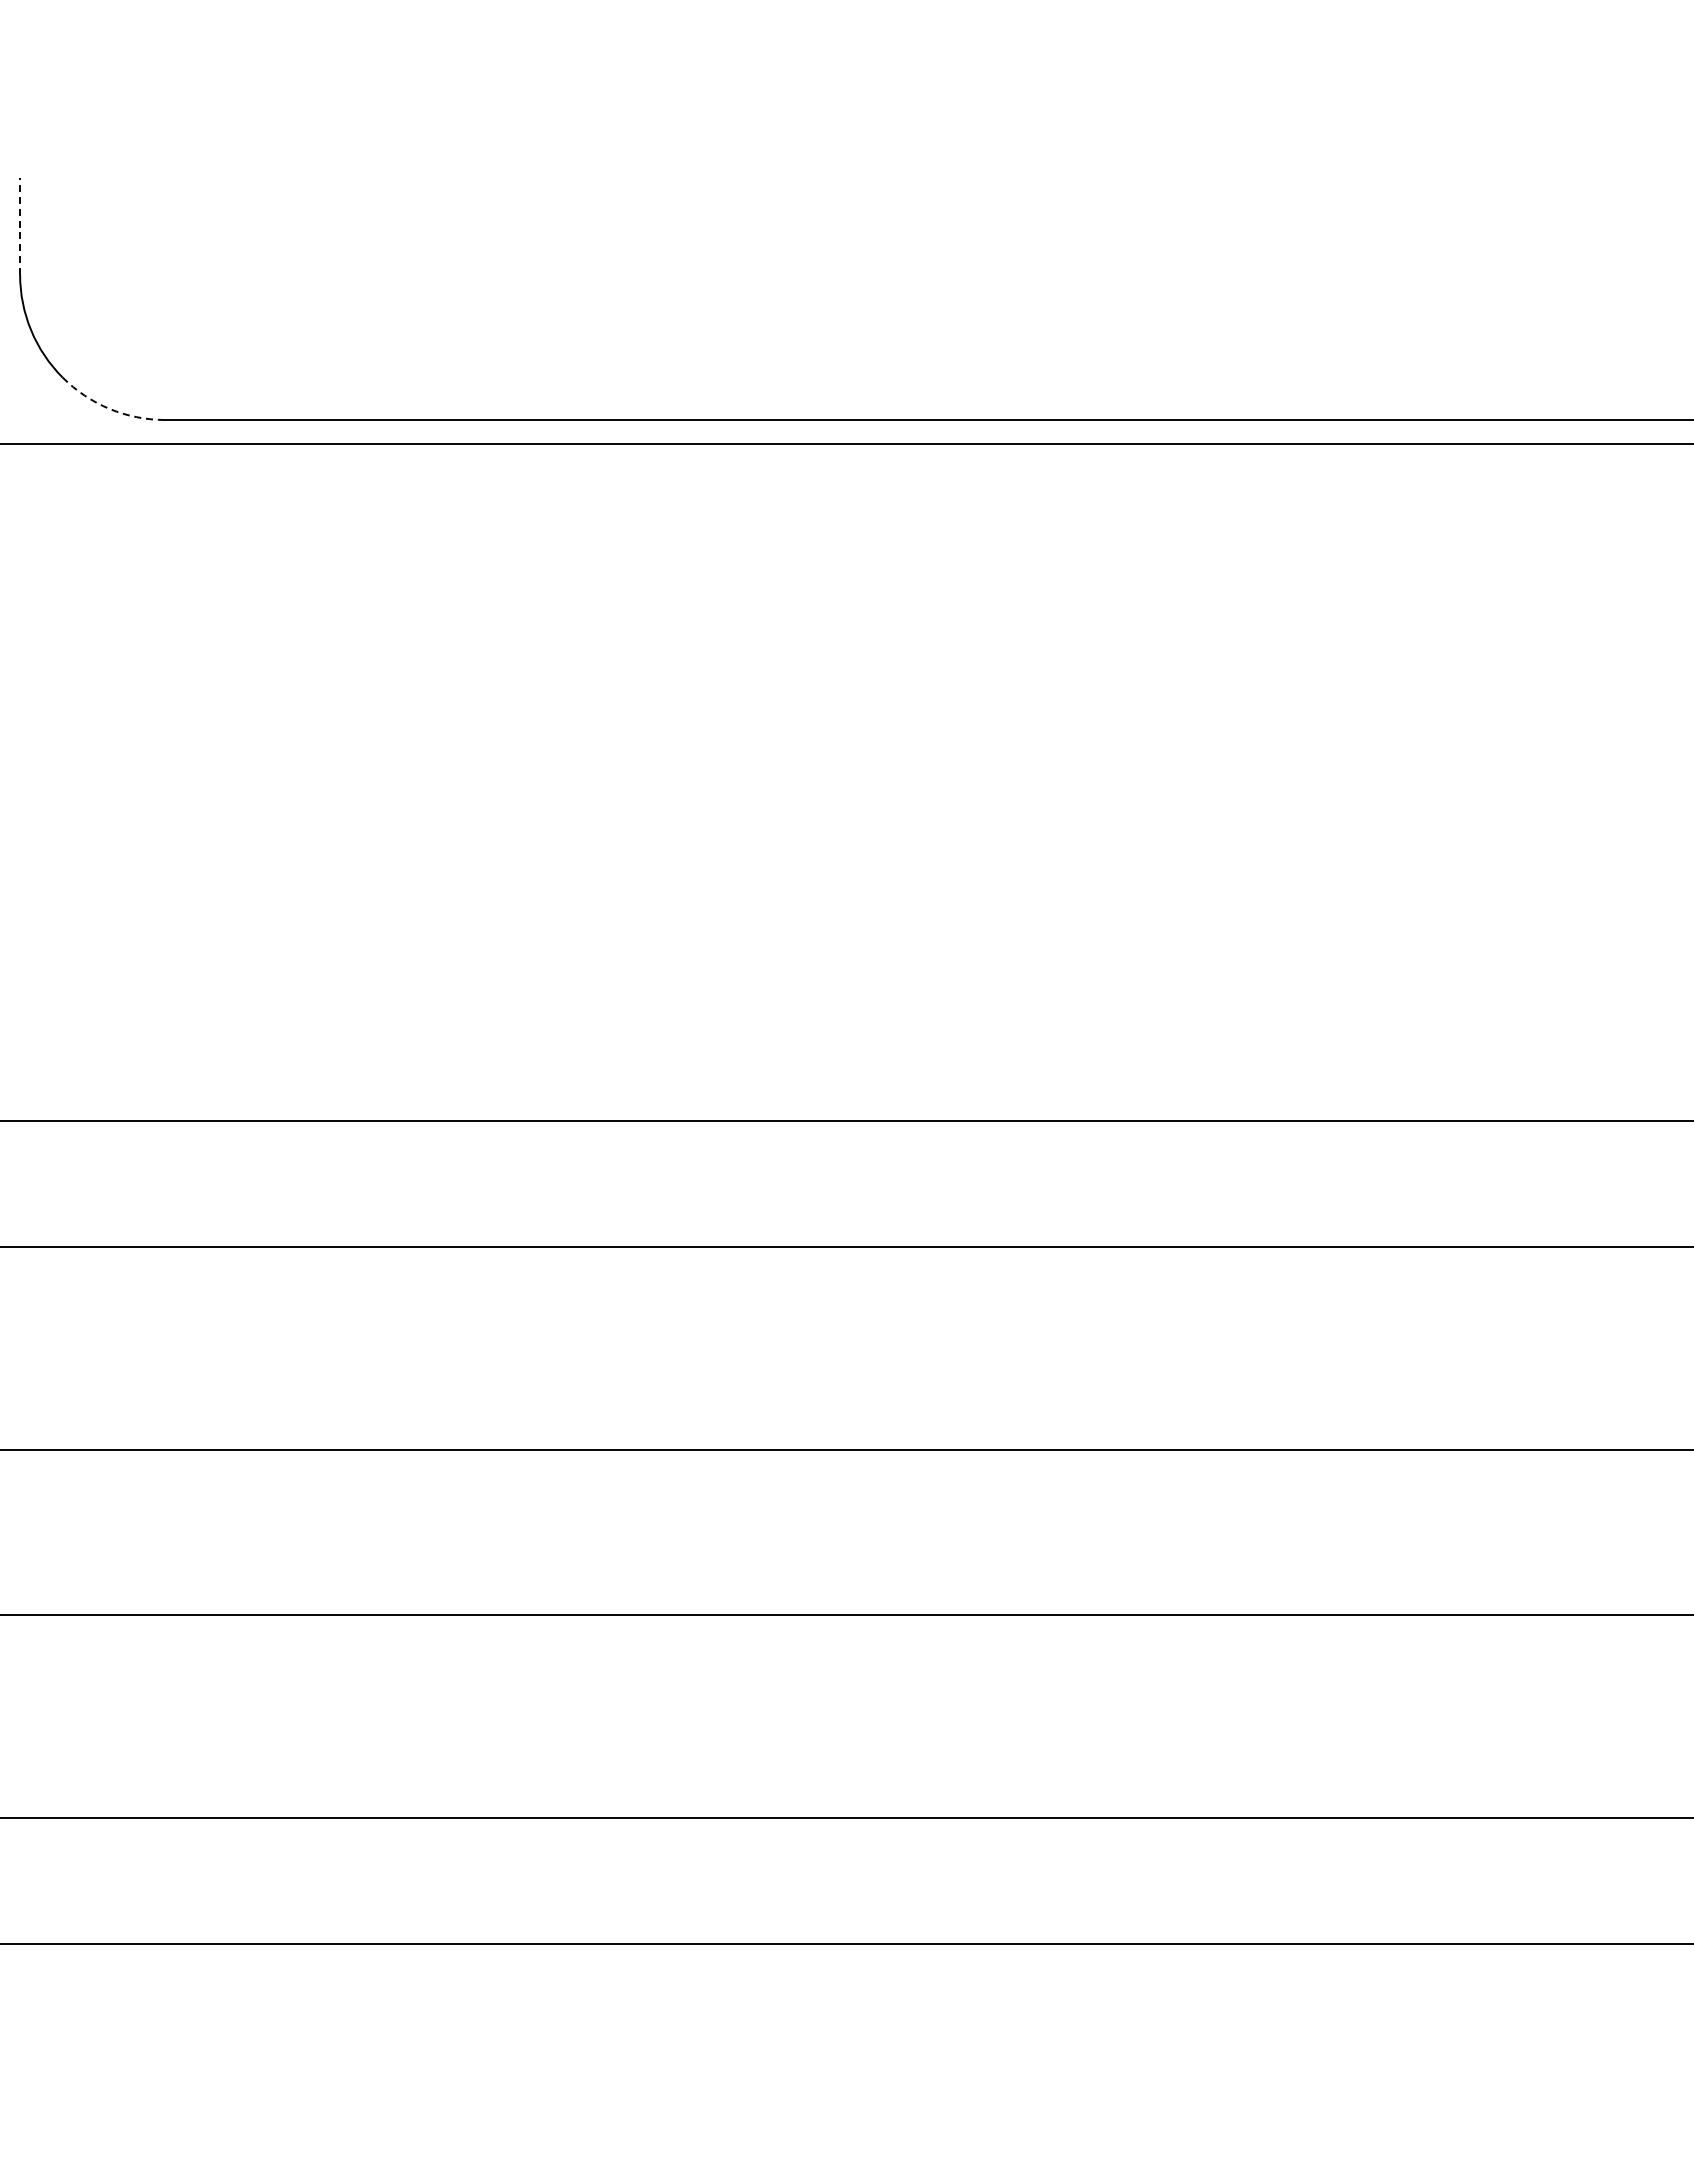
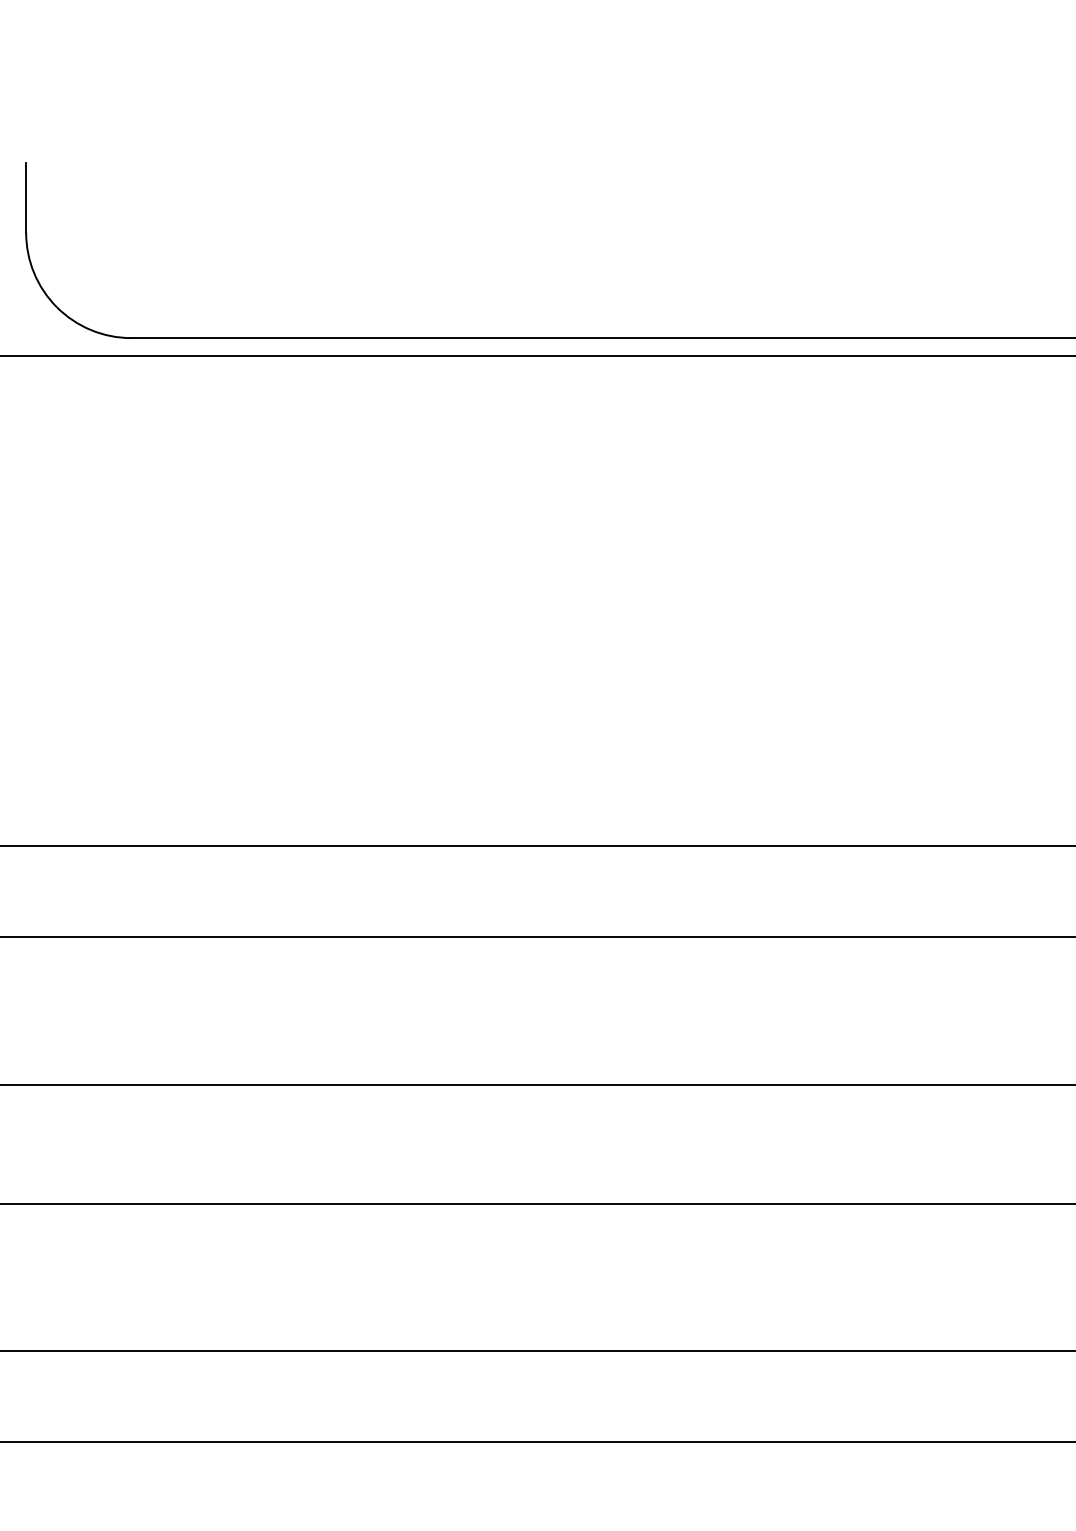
line: (20, 226) -> (26, 197), dashed -> solid
arc: (109, 408) -> (90, 329), dashed -> solid

